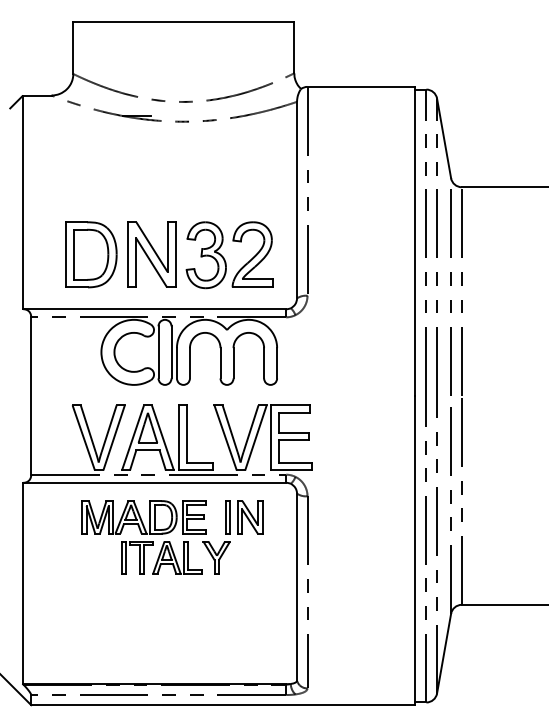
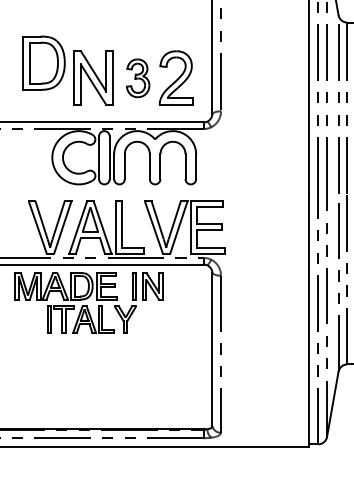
part: (91, 254) -> (44, 62), moved
part: (205, 255) -> (137, 78), size x0.7
part: (172, 537) -> (89, 302), moved

